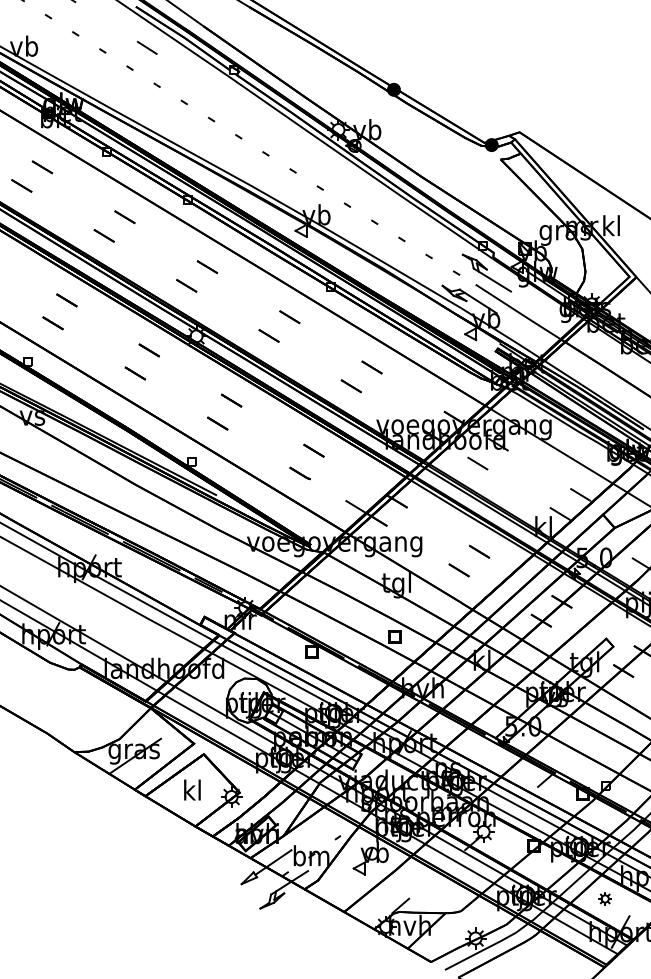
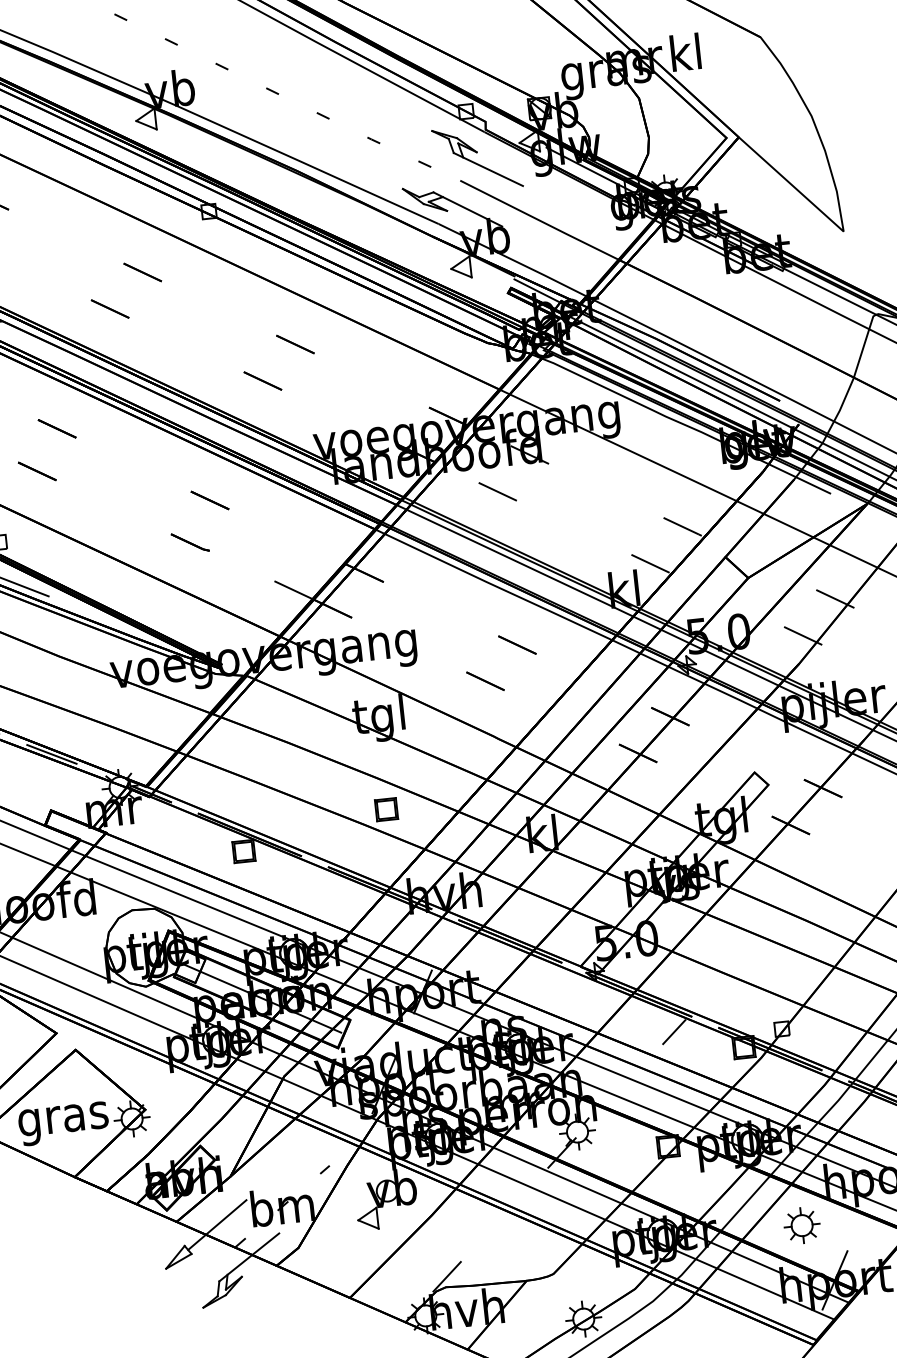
text: (192, 792) -> (63, 1118), kl -> gras
part: (604, 898) -> (800, 1225), size x1.67

